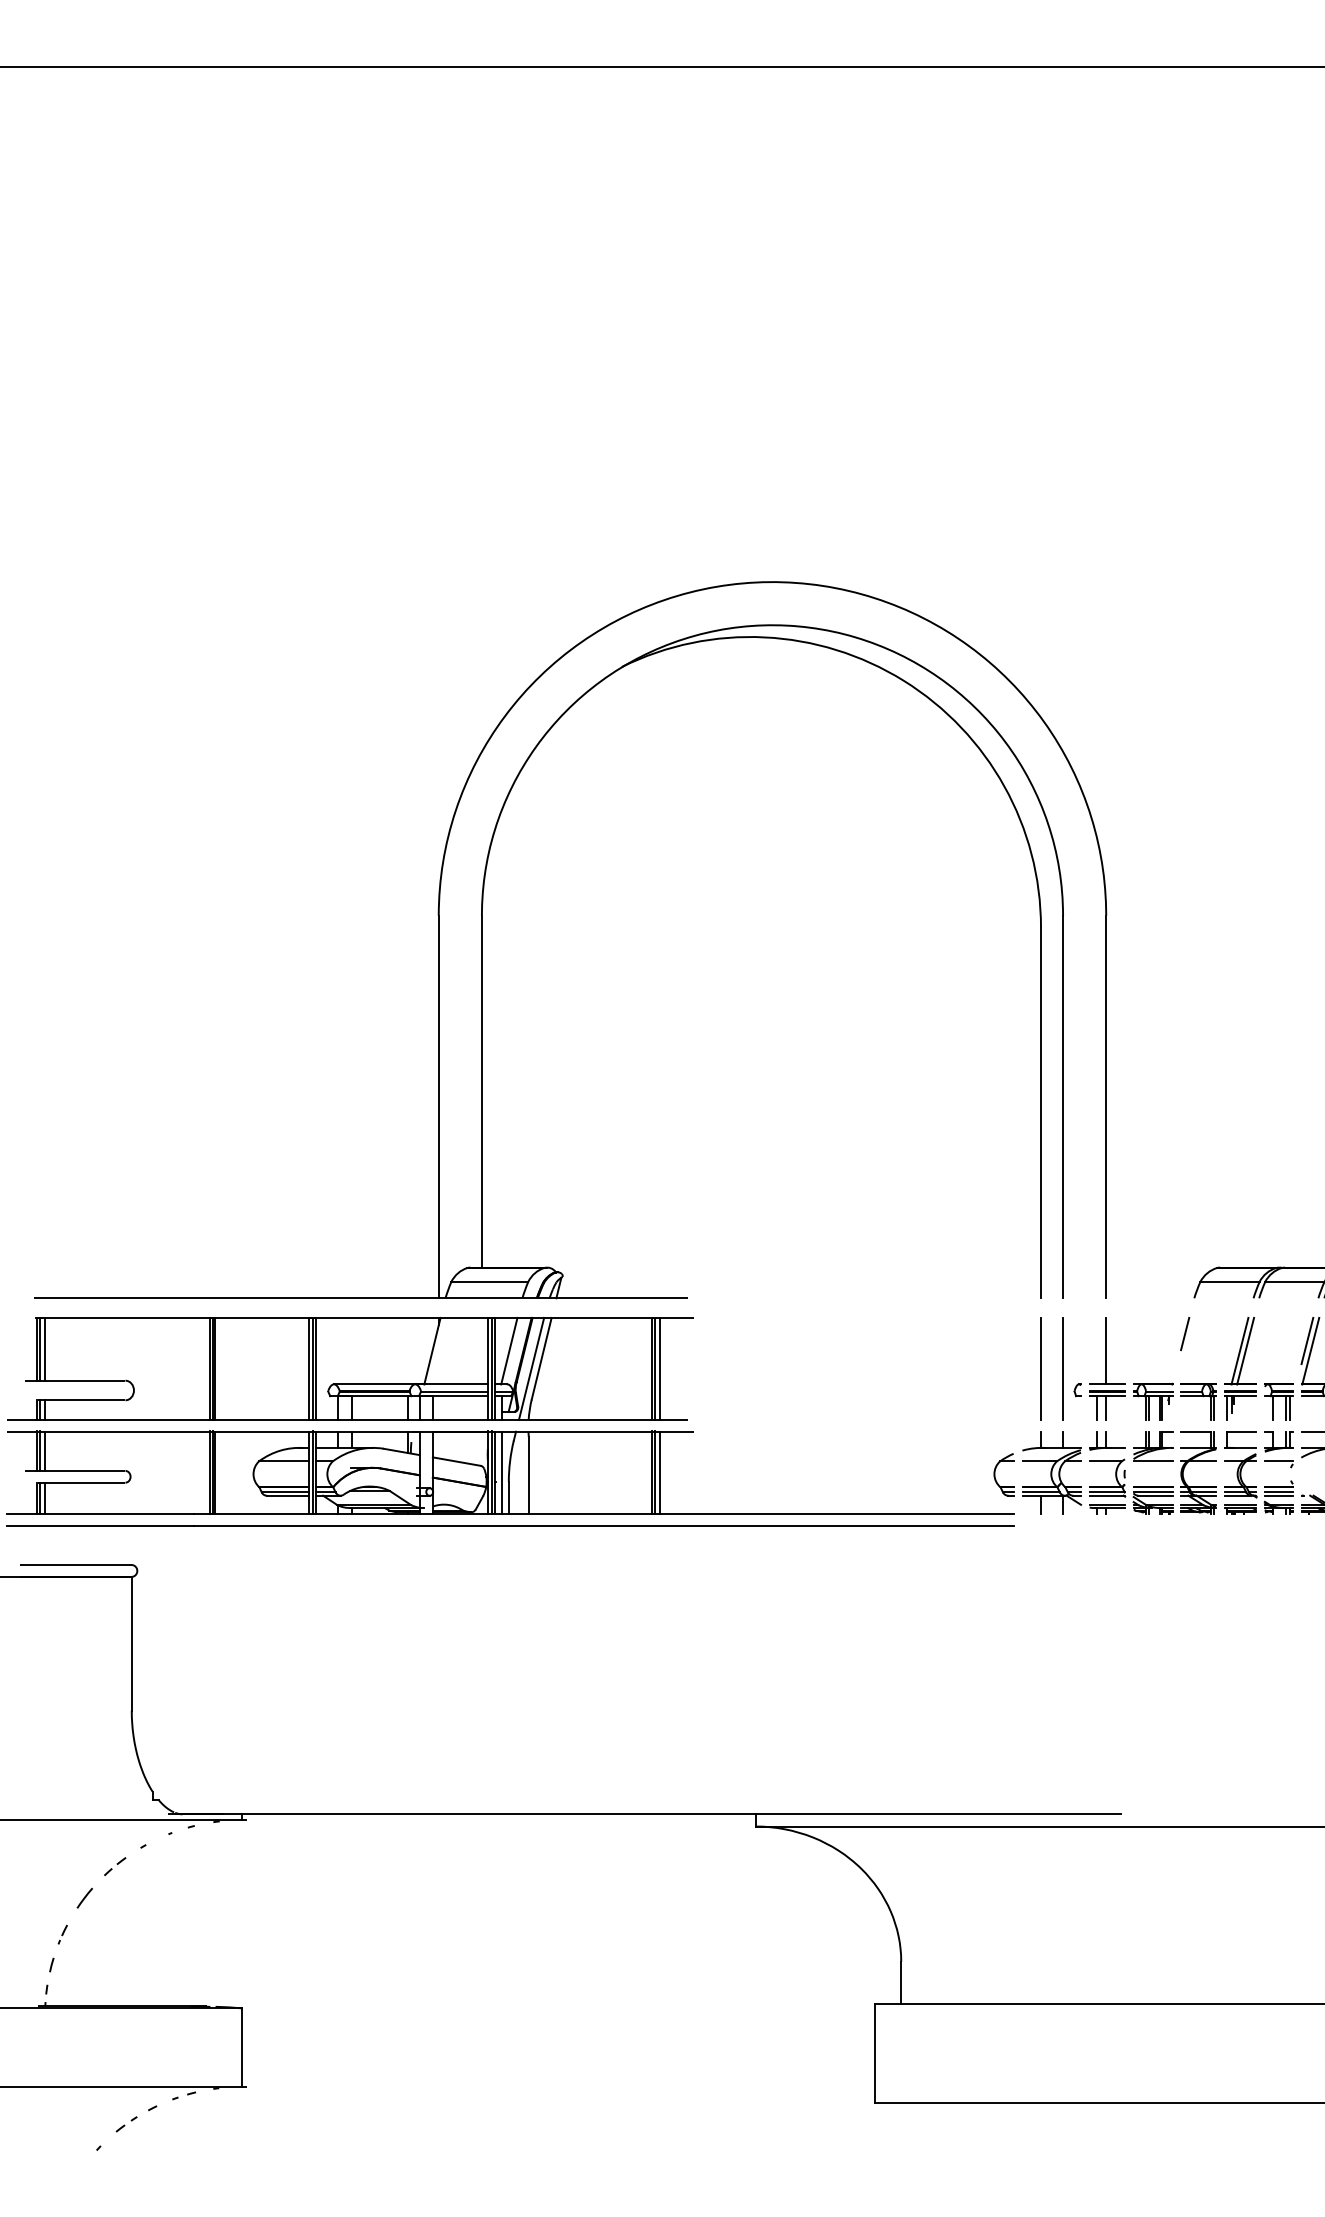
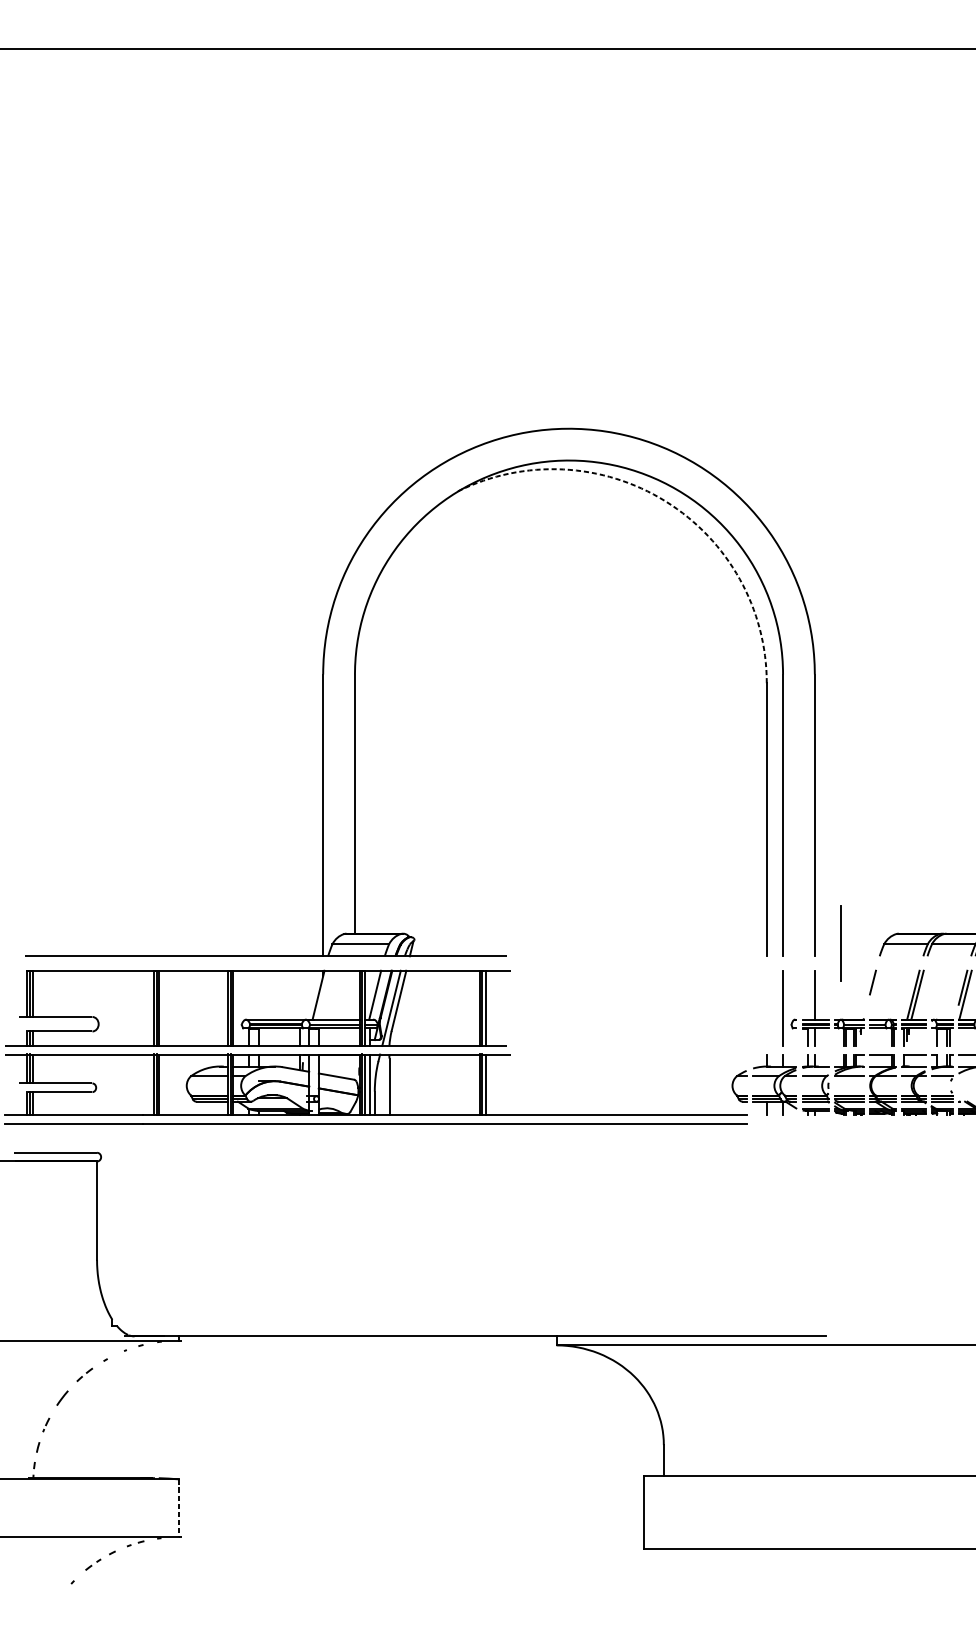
arc: (903, 680) -> (665, 501), solid -> dashed
line: (1040, 1368) -> (840, 943), moved
line: (242, 2048) -> (178, 1508), solid -> dashed

